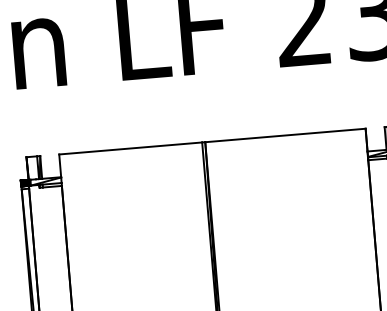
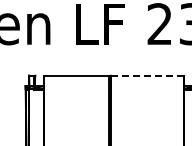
line: (285, 134) -> (147, 75), solid -> dashed

